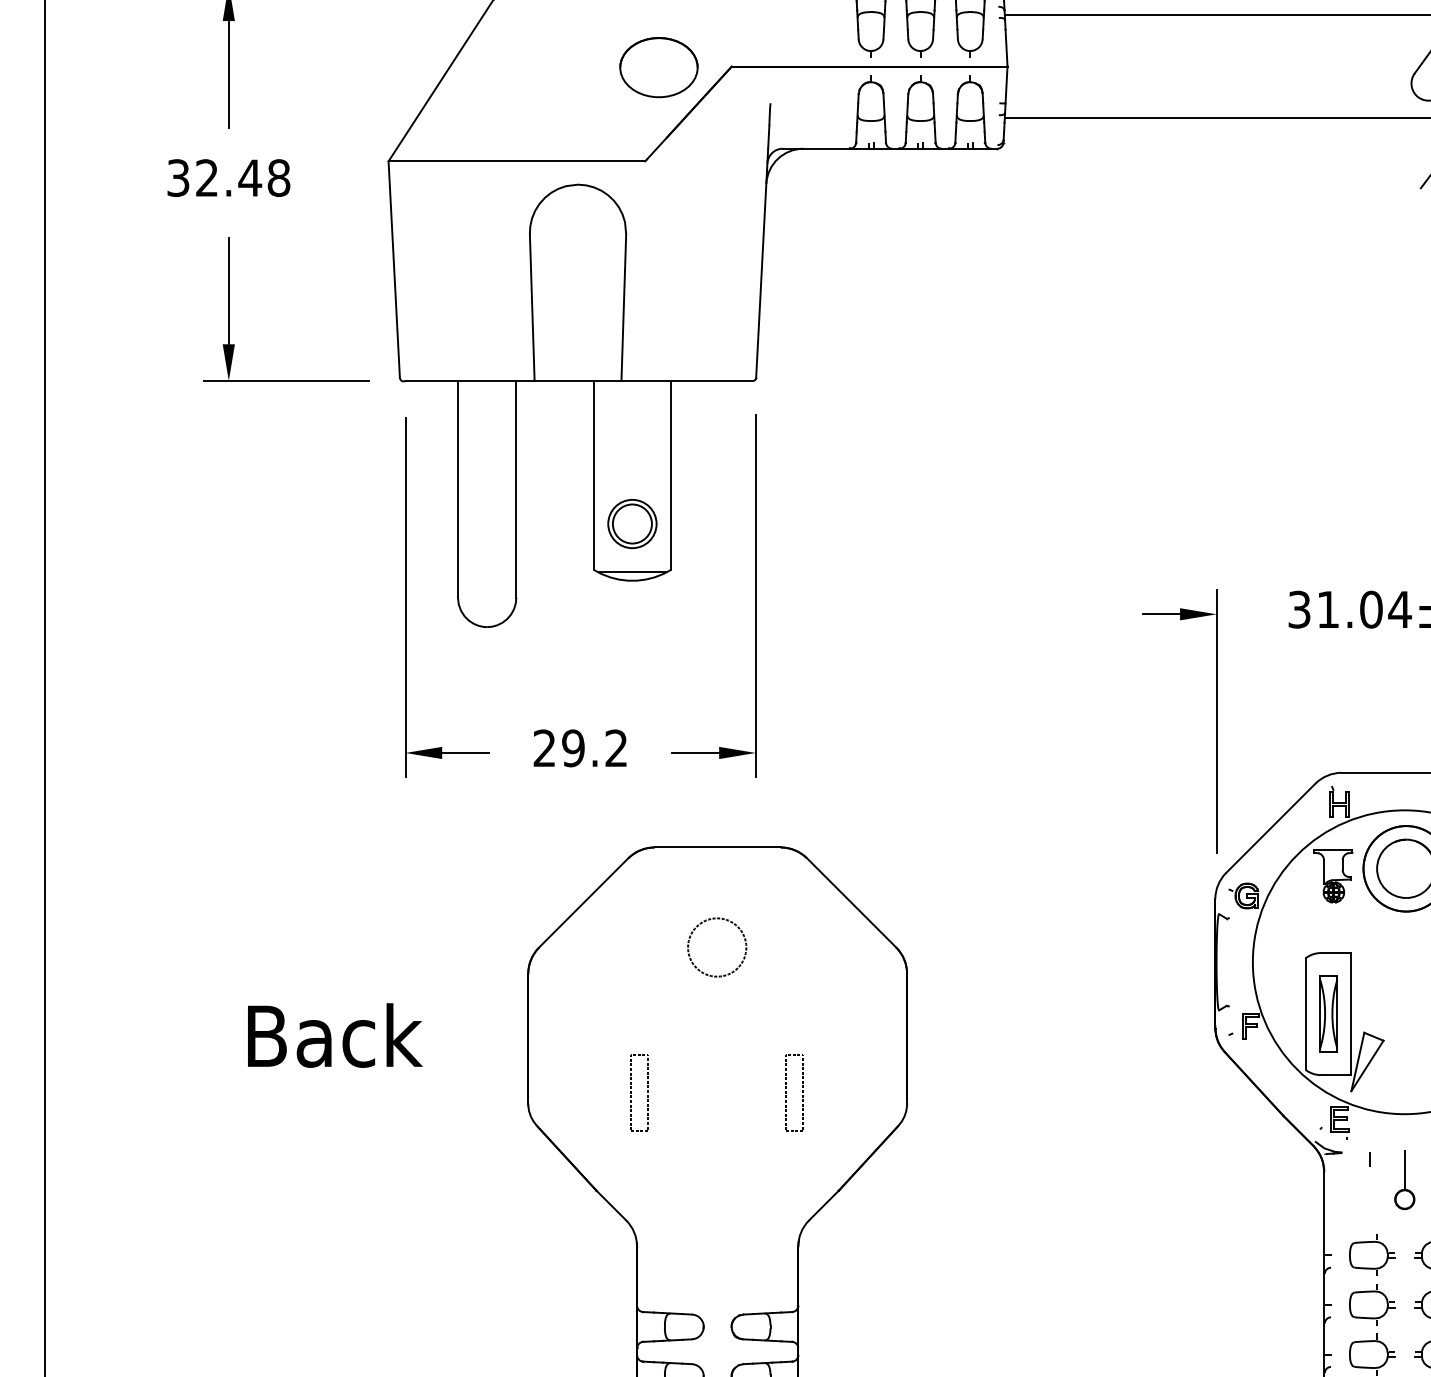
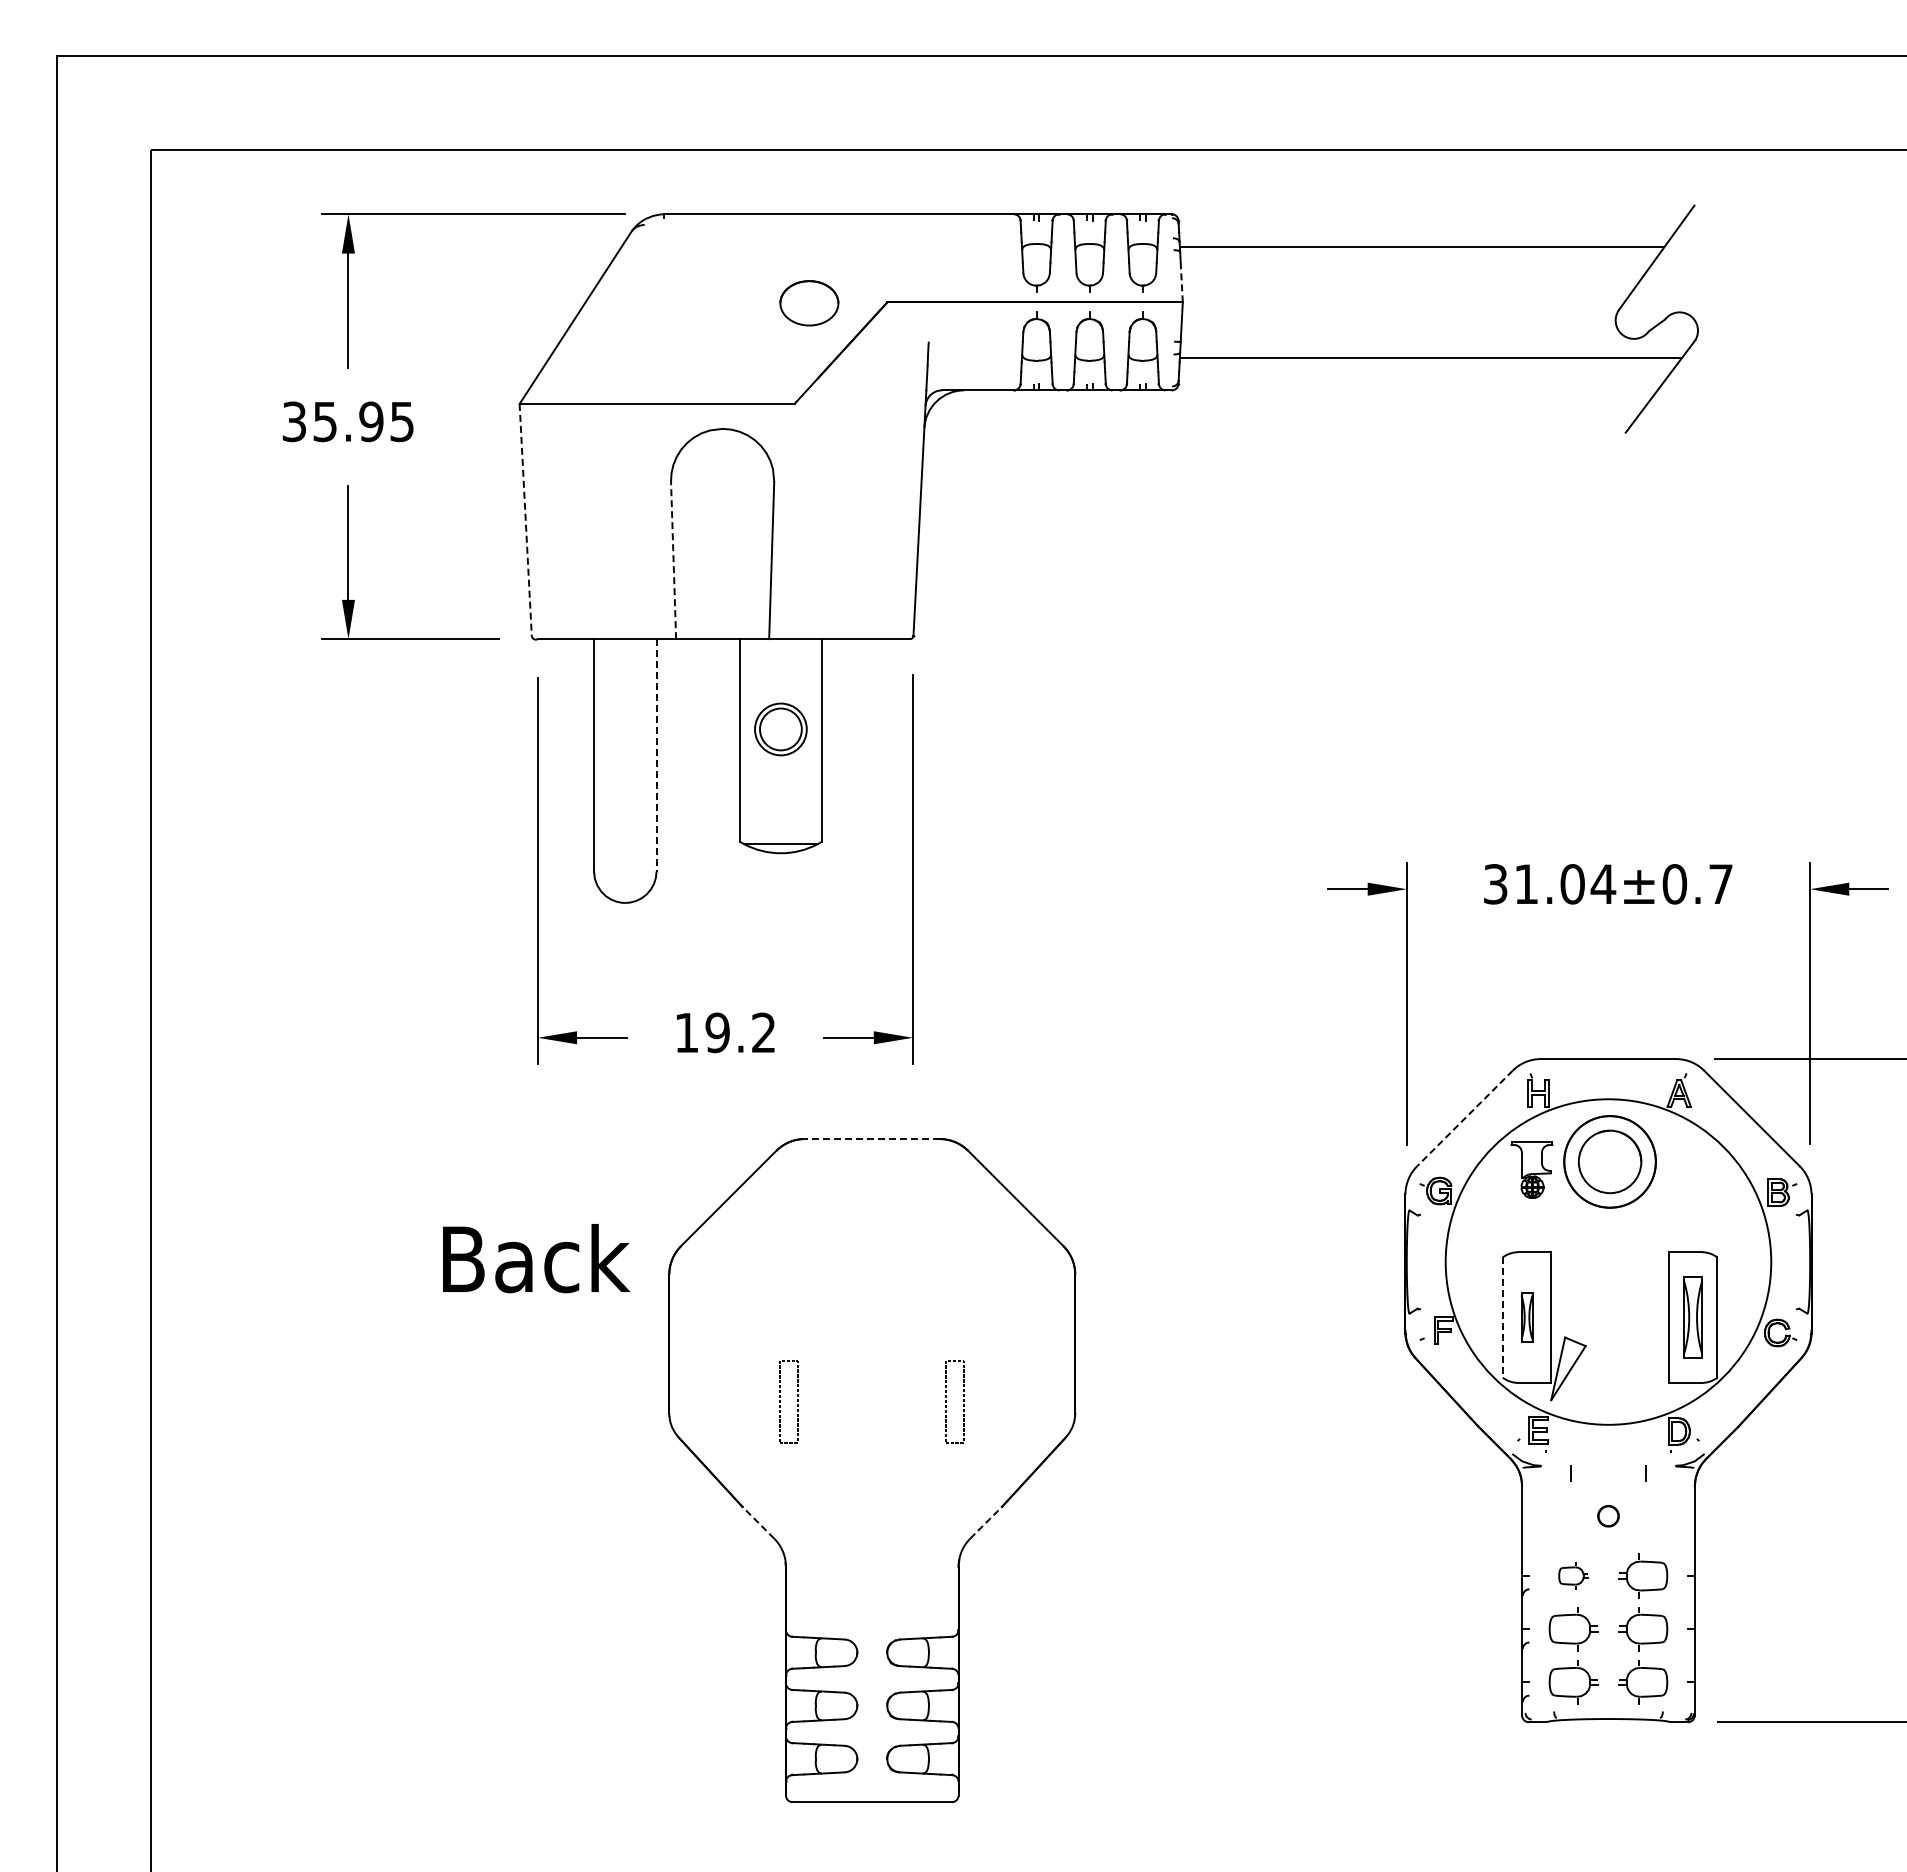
line: (1006, 48) -> (1181, 282), solid -> dashed
part: (659, 66) -> (809, 302), size x0.7
text: (242, 177) -> (363, 421), 32.48 -> 35.95
line: (394, 270) -> (525, 520), solid -> dashed
line: (532, 307) -> (673, 560), solid -> dashed
line: (516, 489) -> (656, 755), solid -> dashed
part: (632, 524) -> (780, 729), moved
text: (544, 748) -> (686, 1032), 29.2 -> 19.2
line: (1270, 828) -> (1464, 1118), solid -> dashed
line: (717, 847) -> (872, 1139), solid -> dashed
circle: (716, 947) -> (871, 1246), removed
line: (1305, 1014) -> (1502, 1318), solid -> dashed
part: (1328, 1014) -> (1526, 1317), size x0.6
text: (335, 1035) -> (536, 1258), moved
line: (1404, 1168) -> (1608, 1483), removed
line: (611, 1205) -> (758, 1522), solid -> dashed
line: (824, 1205) -> (986, 1522), solid -> dashed
part: (1372, 1254) -> (1573, 1575), size x0.6

